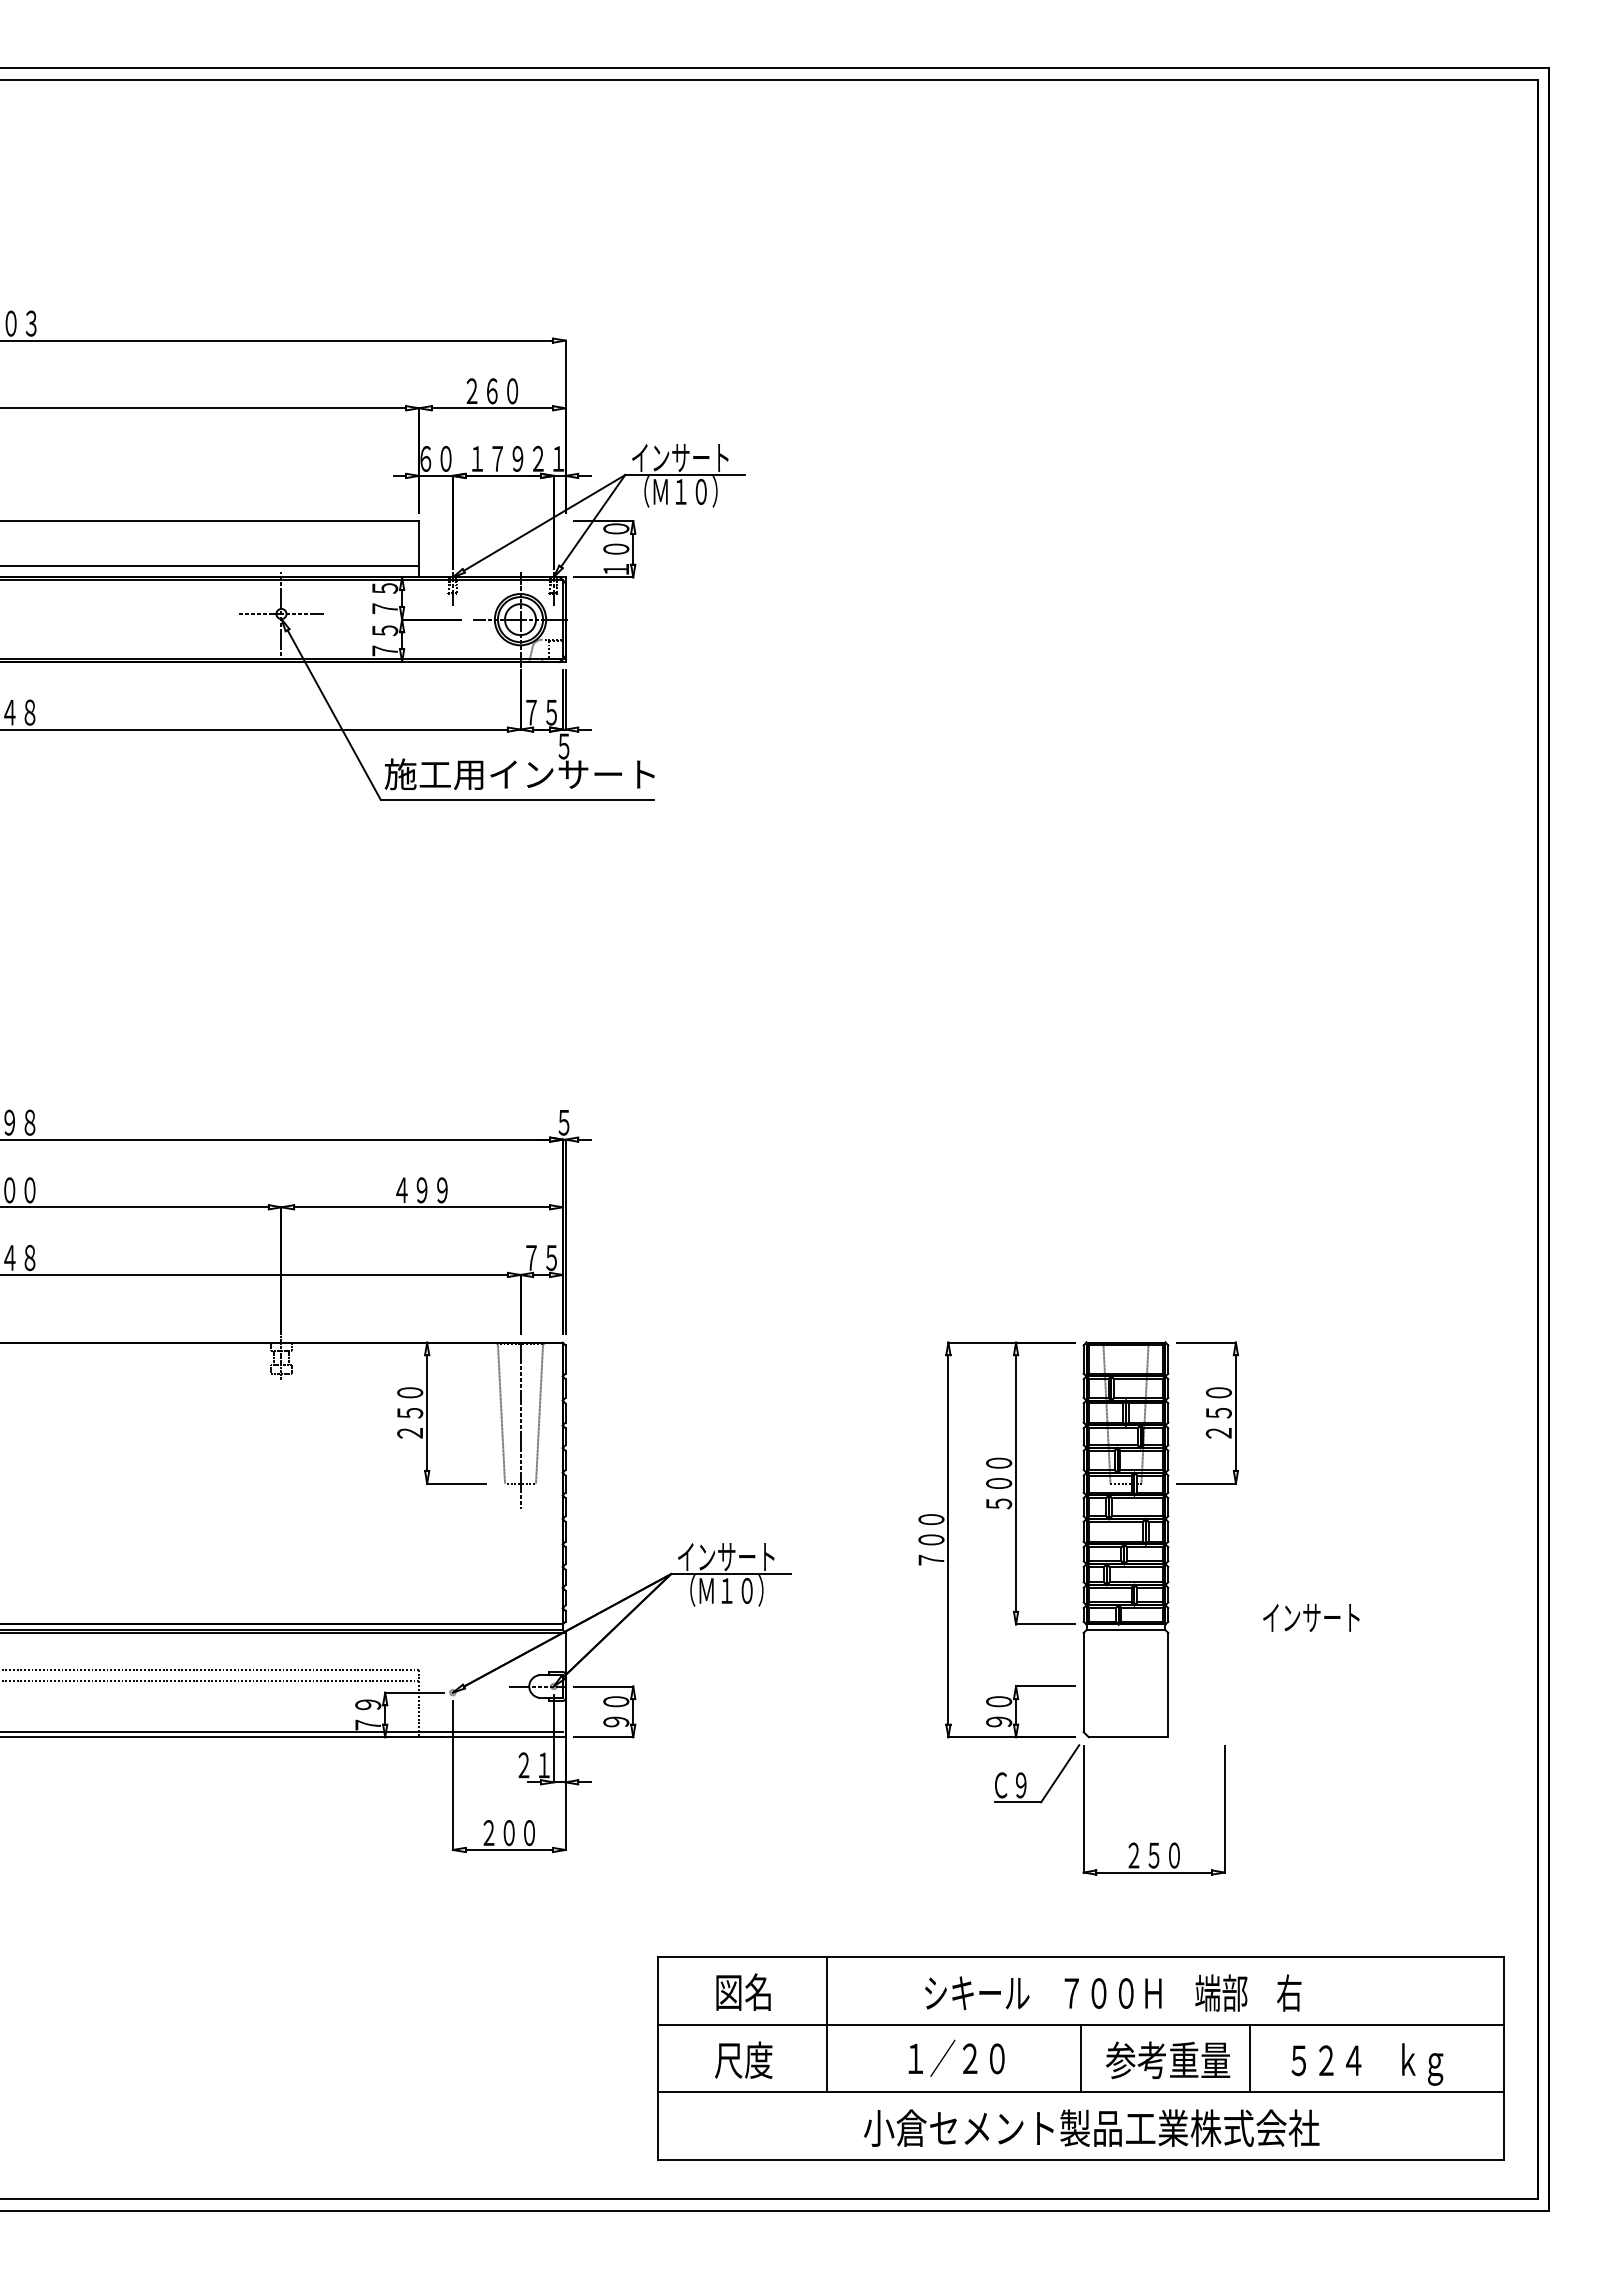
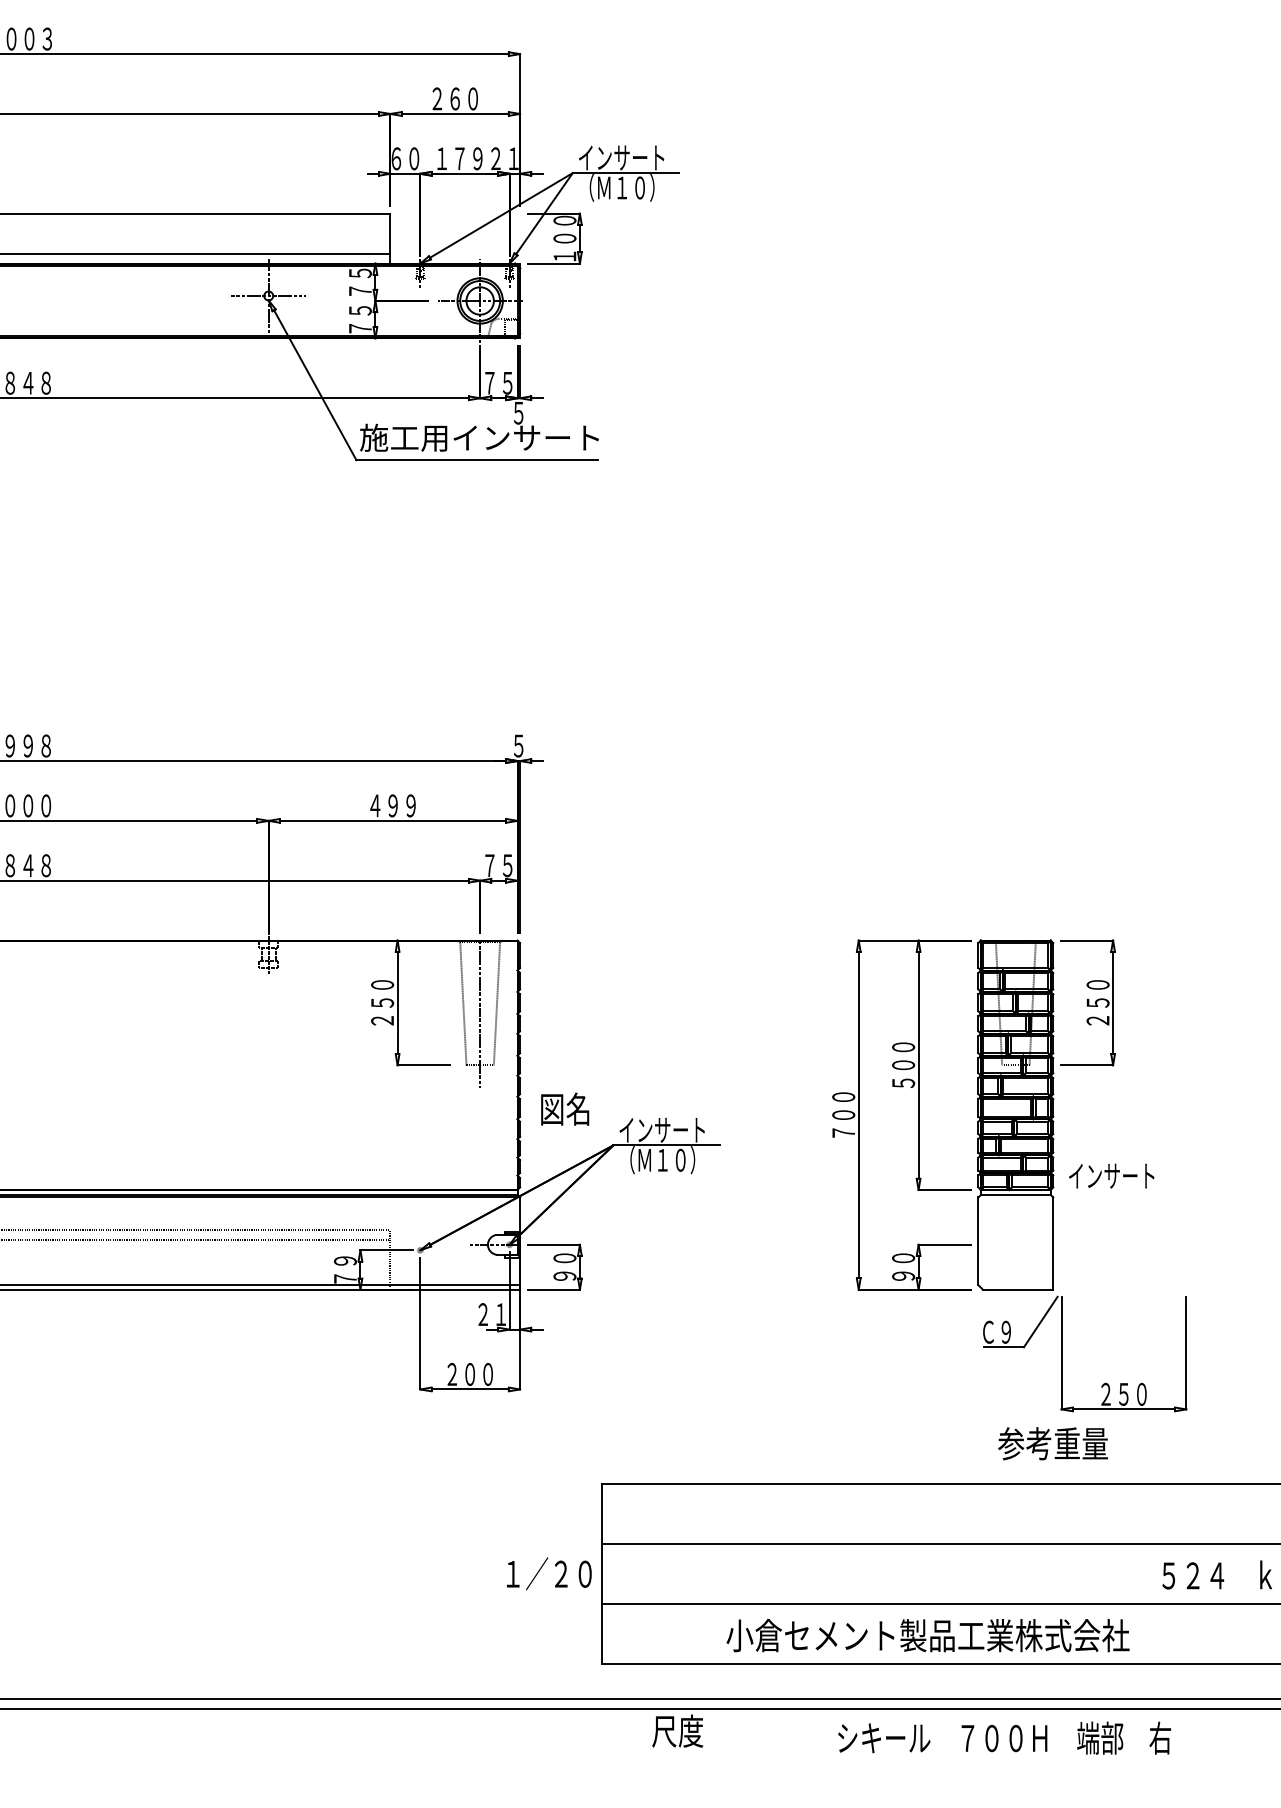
text: (1311, 1617) -> (1111, 1175), moved
part: (1084, 1809) -> (1062, 1353), moved
text: (743, 1991) -> (565, 1108), moved
text: (1113, 1992) -> (1004, 1737), moved
line: (827, 2024) -> (751, 1543), removed
text: (956, 2057) -> (549, 1573), moved
line: (1080, 2058) -> (975, 1573), removed
line: (1249, 2058) -> (1125, 1573), removed
text: (743, 2059) -> (677, 1730), moved
text: (1168, 2060) -> (1053, 1443), moved
text: (1091, 2127) -> (927, 1634), moved

